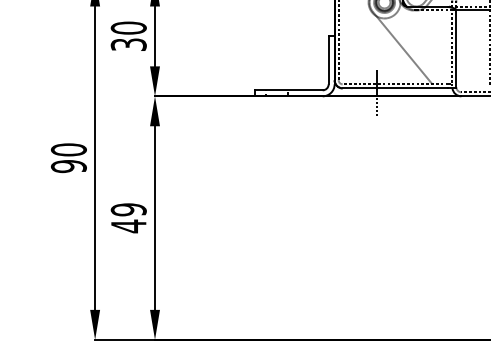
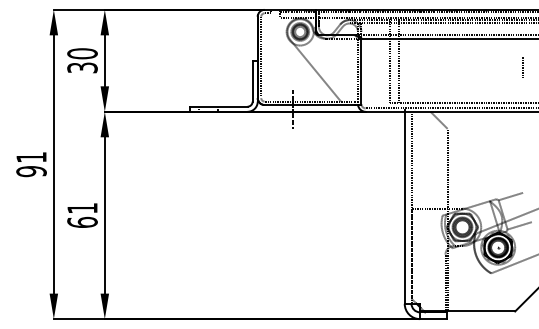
text: (68, 148) -> (31, 156), 90 -> 91
text: (128, 218) -> (82, 215), 49 -> 61

